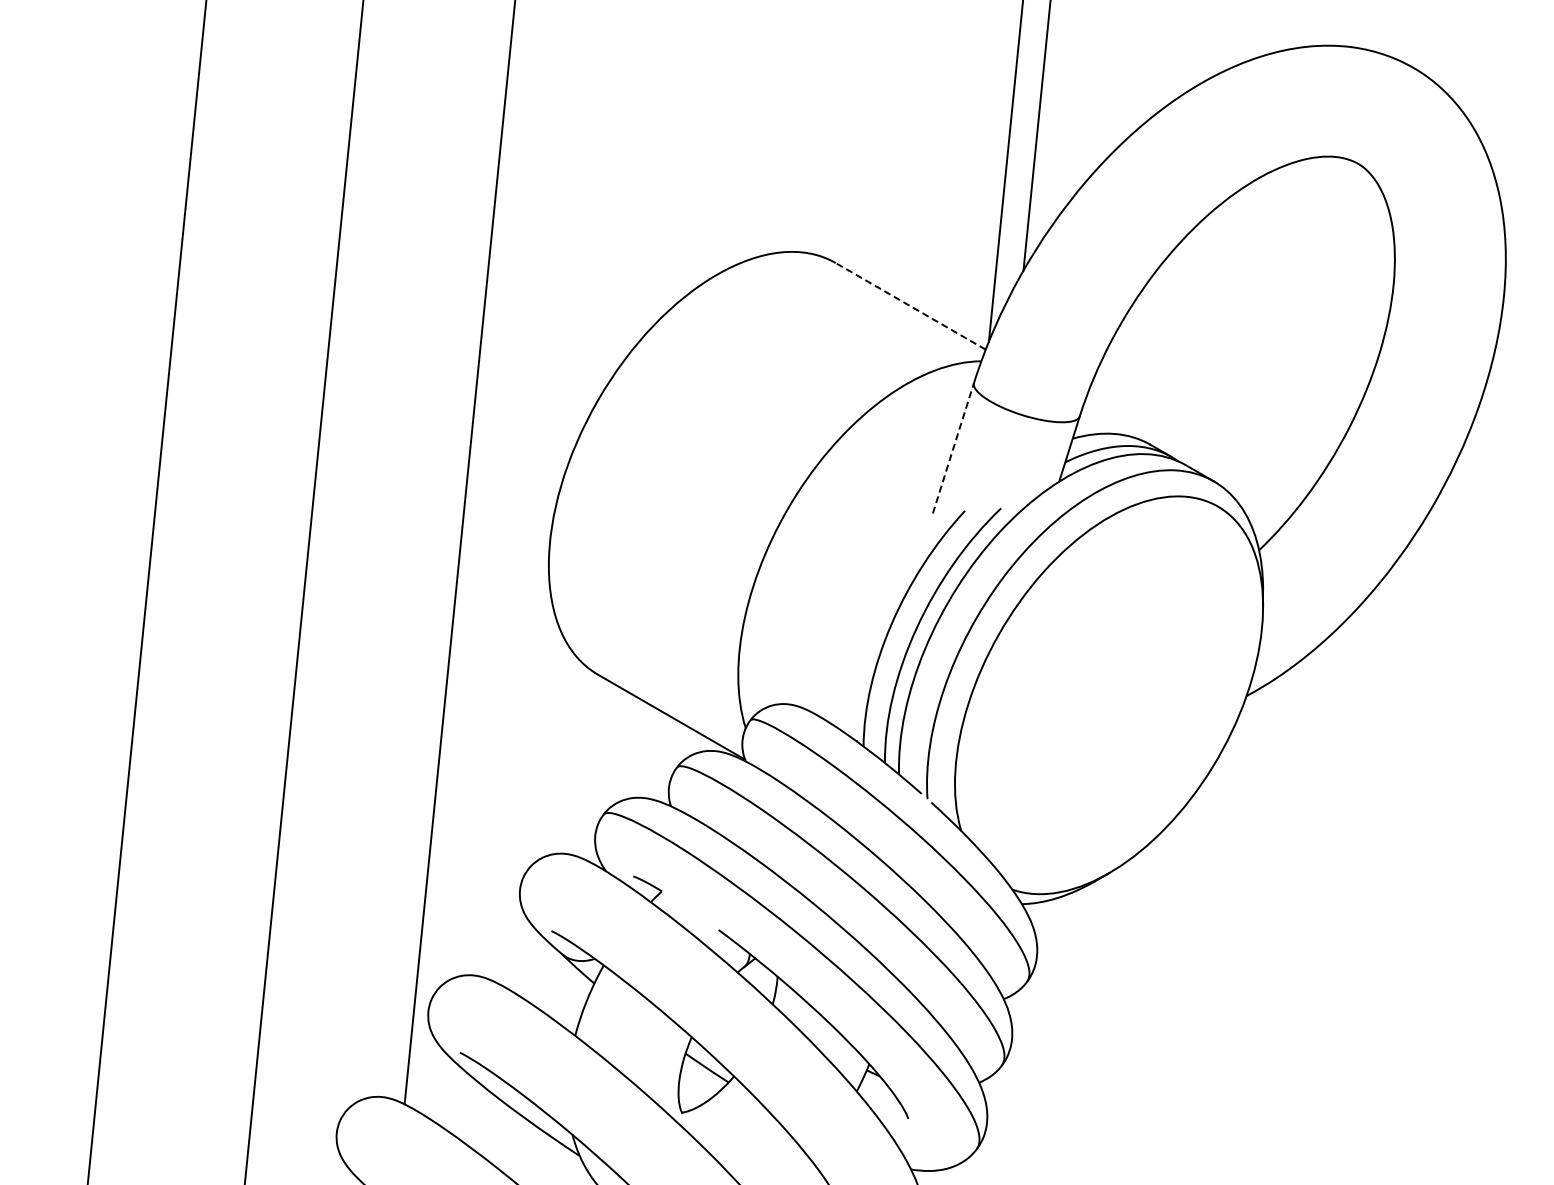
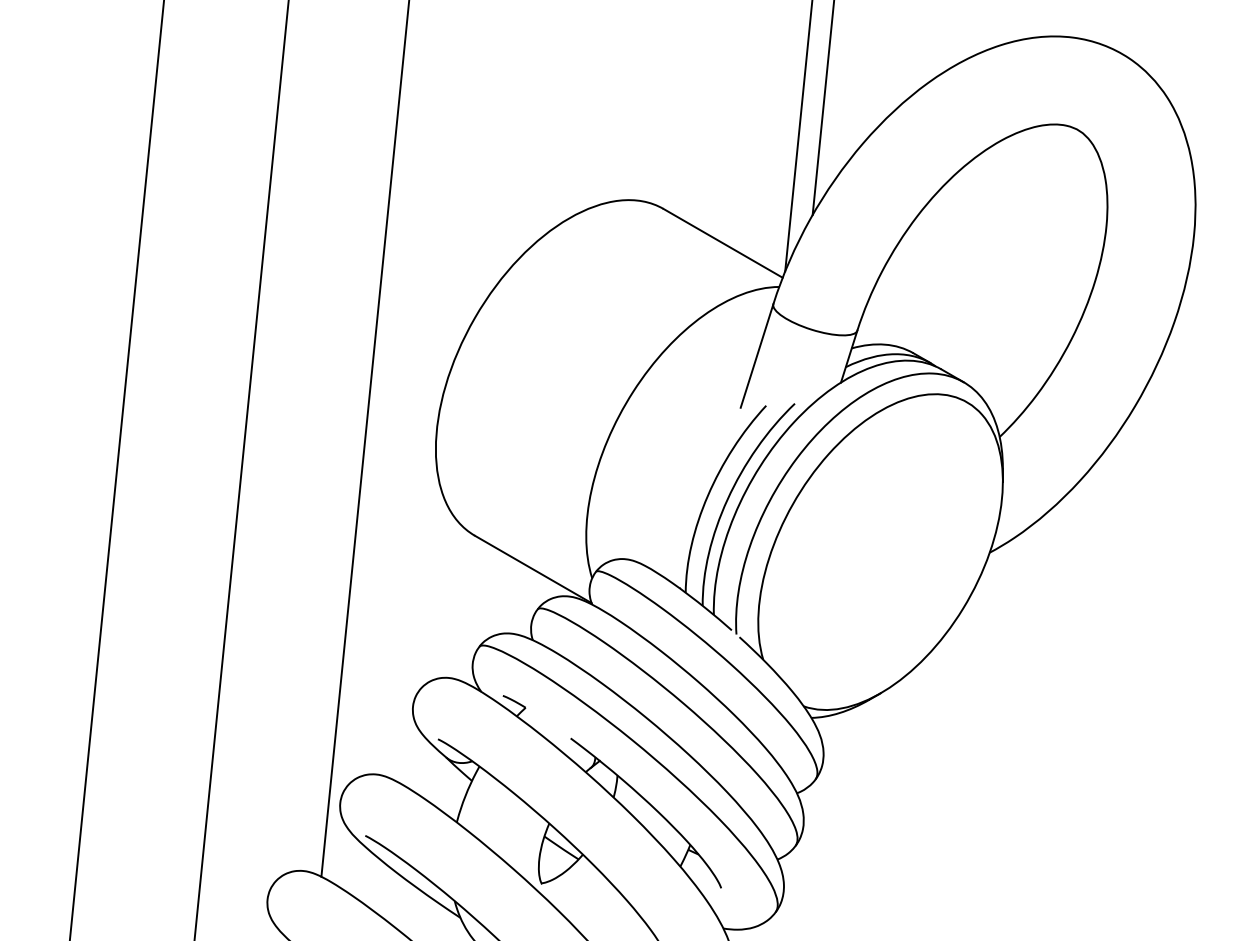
line: (910, 306) -> (722, 243), dashed -> solid
line: (953, 447) -> (757, 355), dashed -> solid

